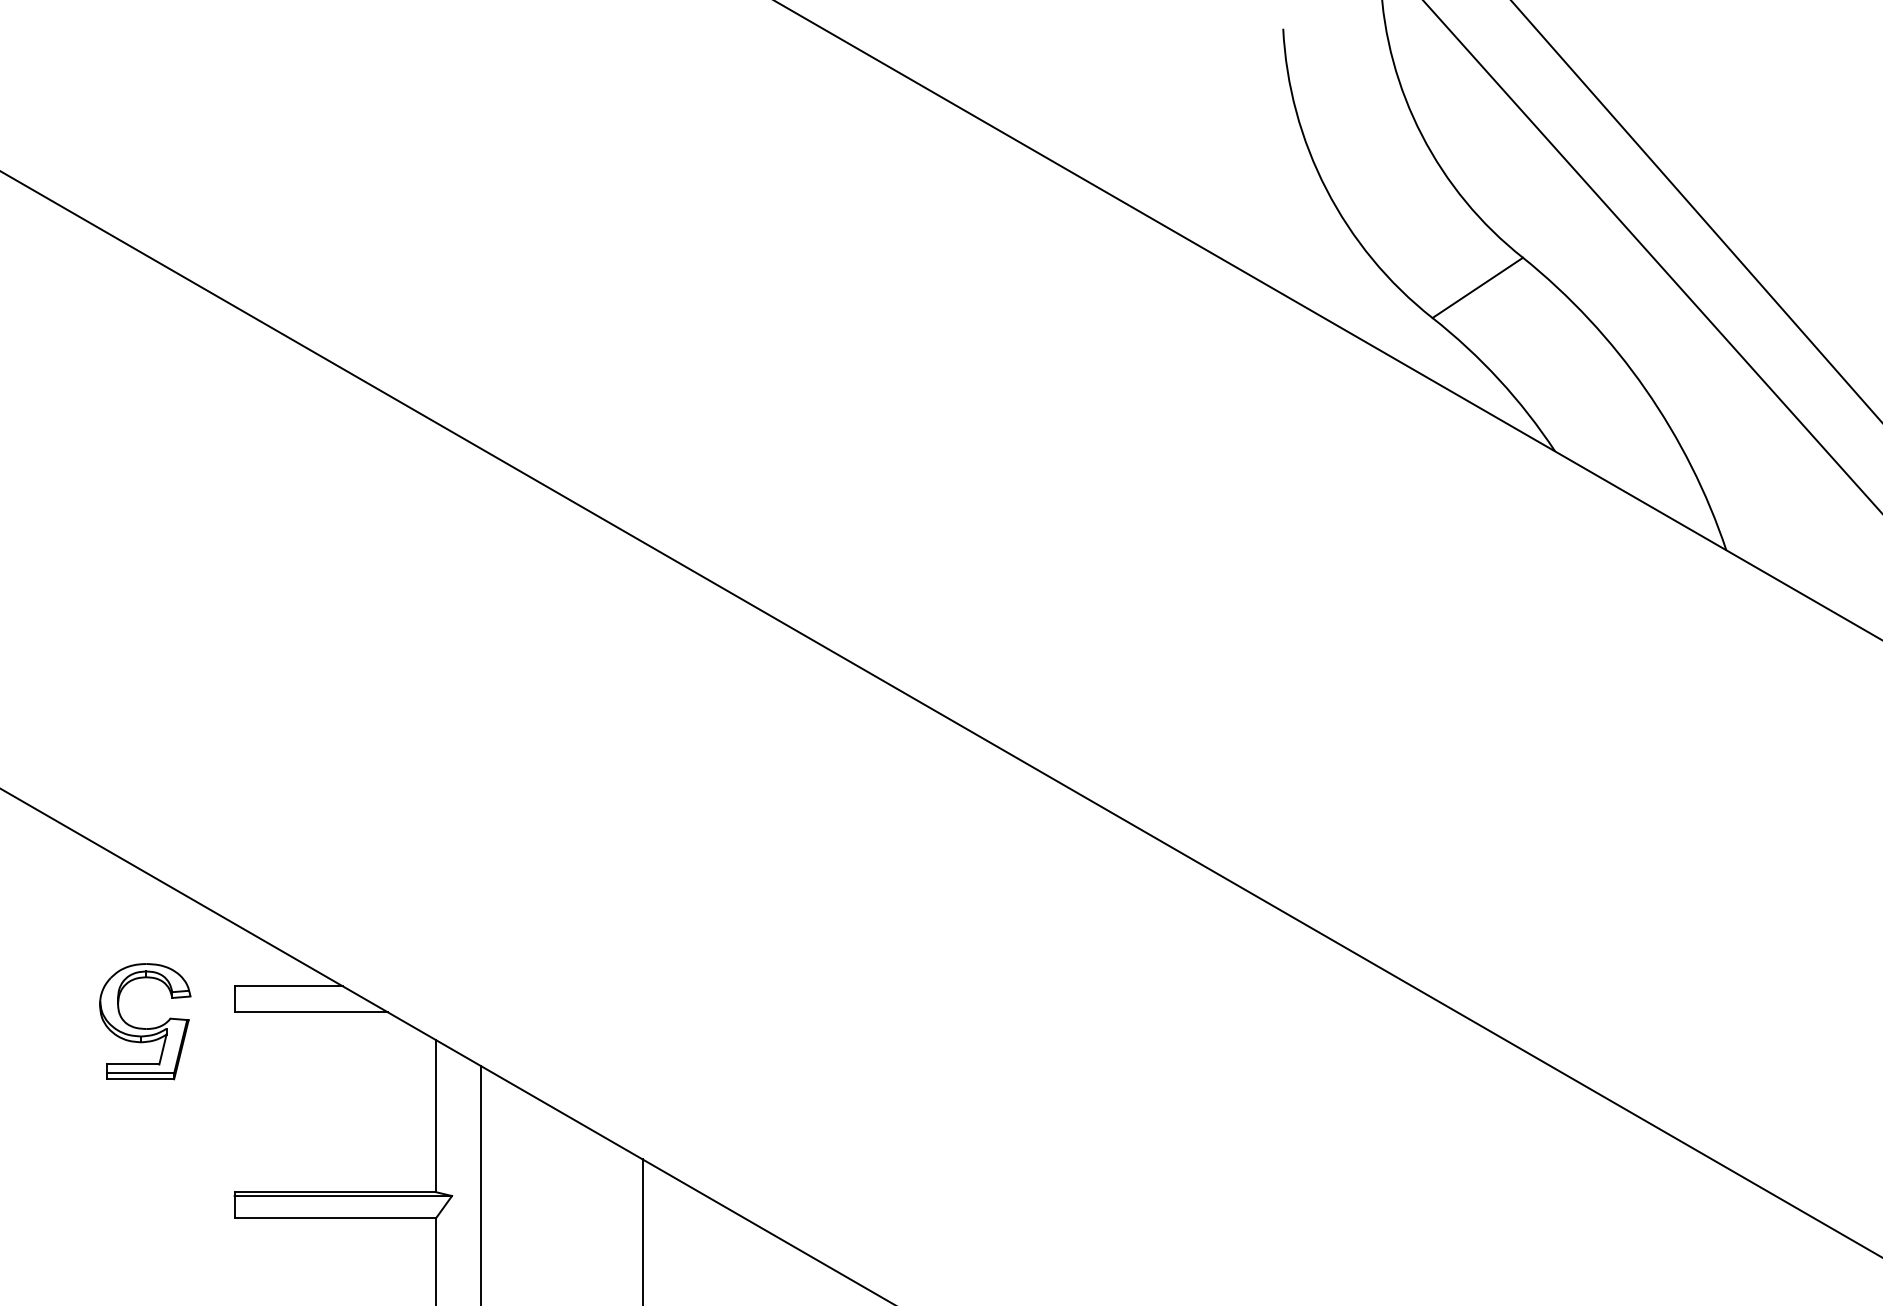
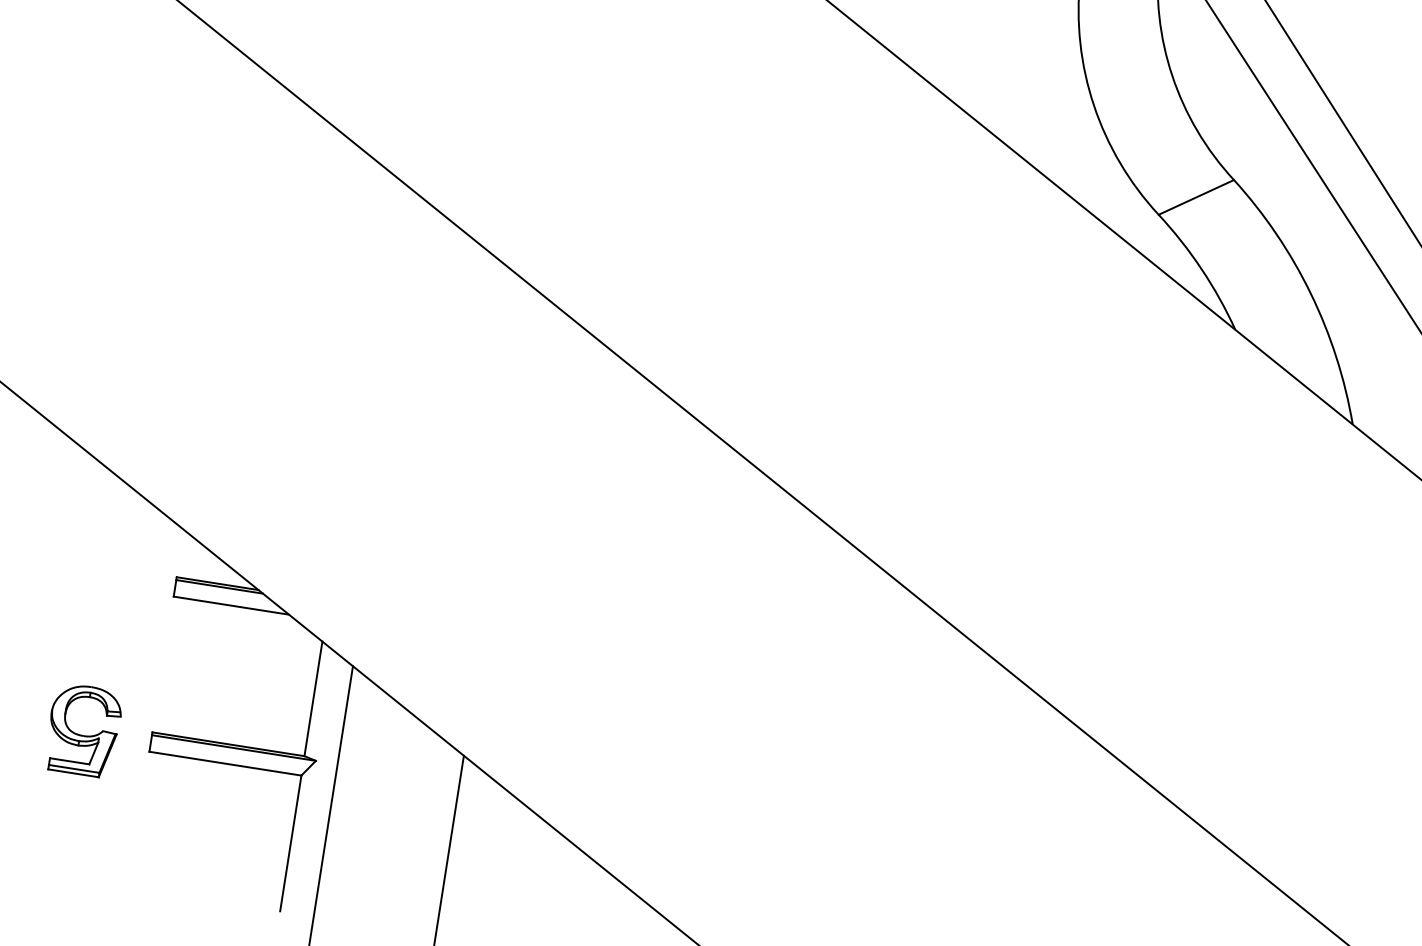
line: (291, 990) -> (219, 587), added
part: (142, 1027) -> (80, 734), moved

